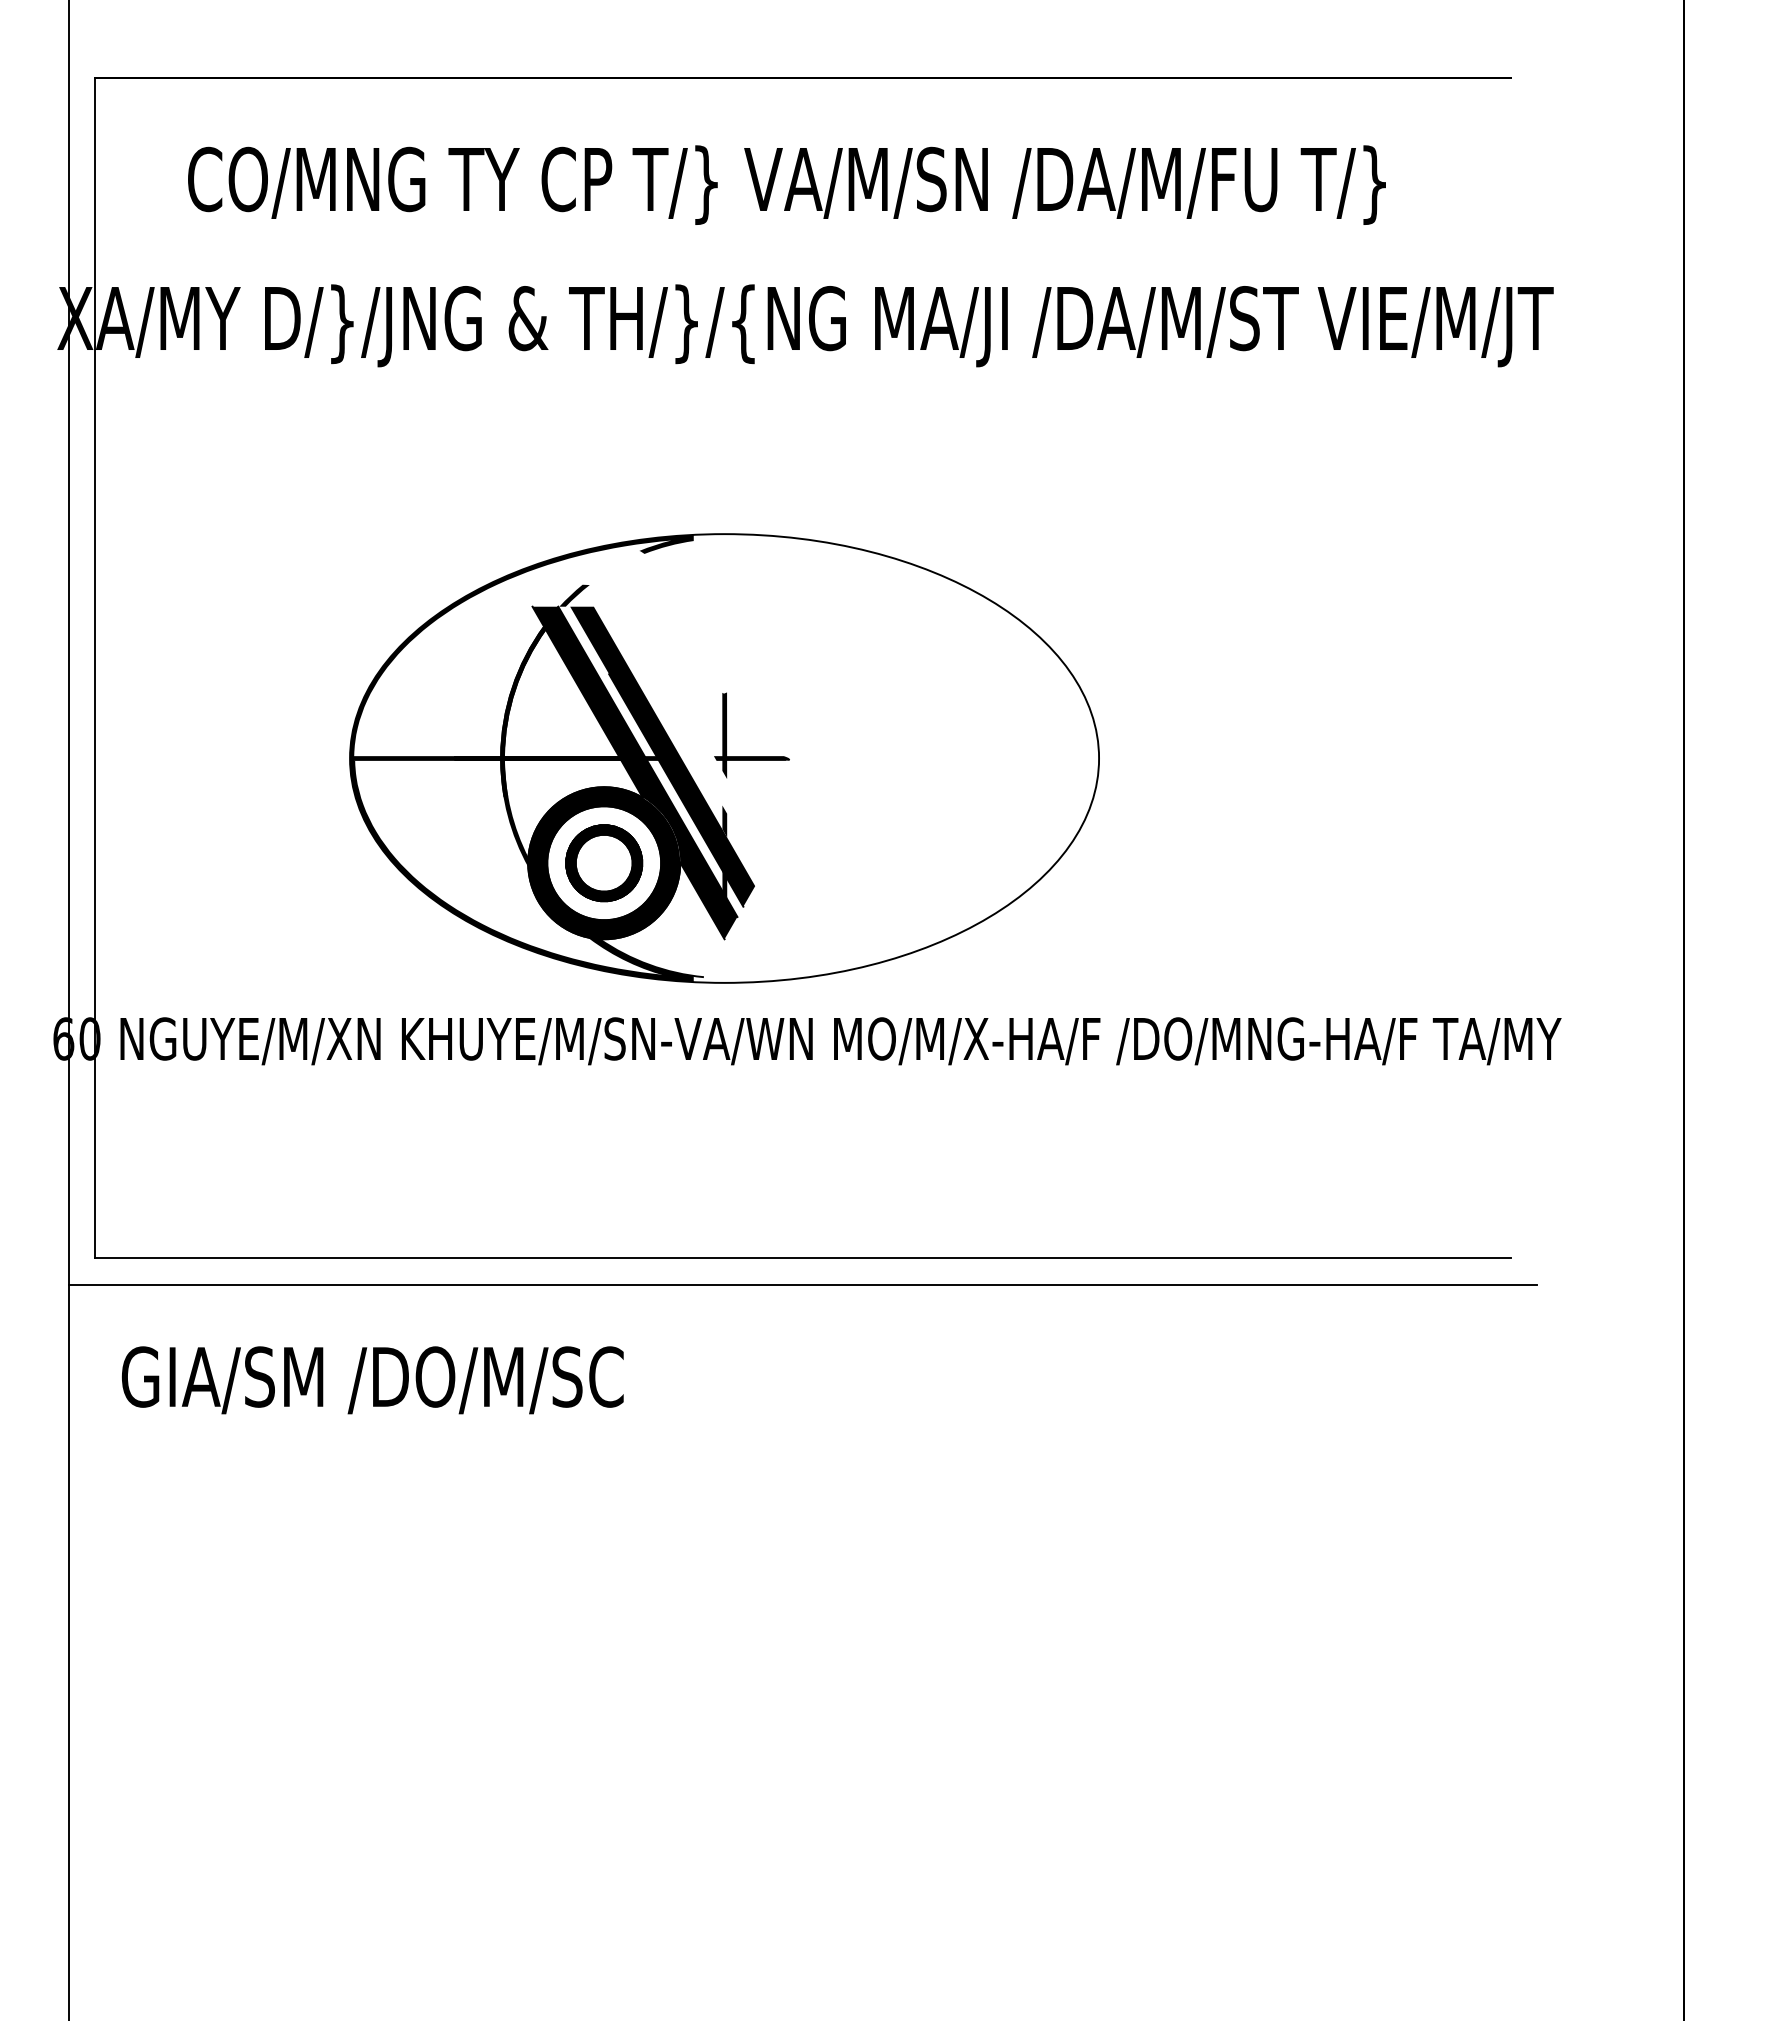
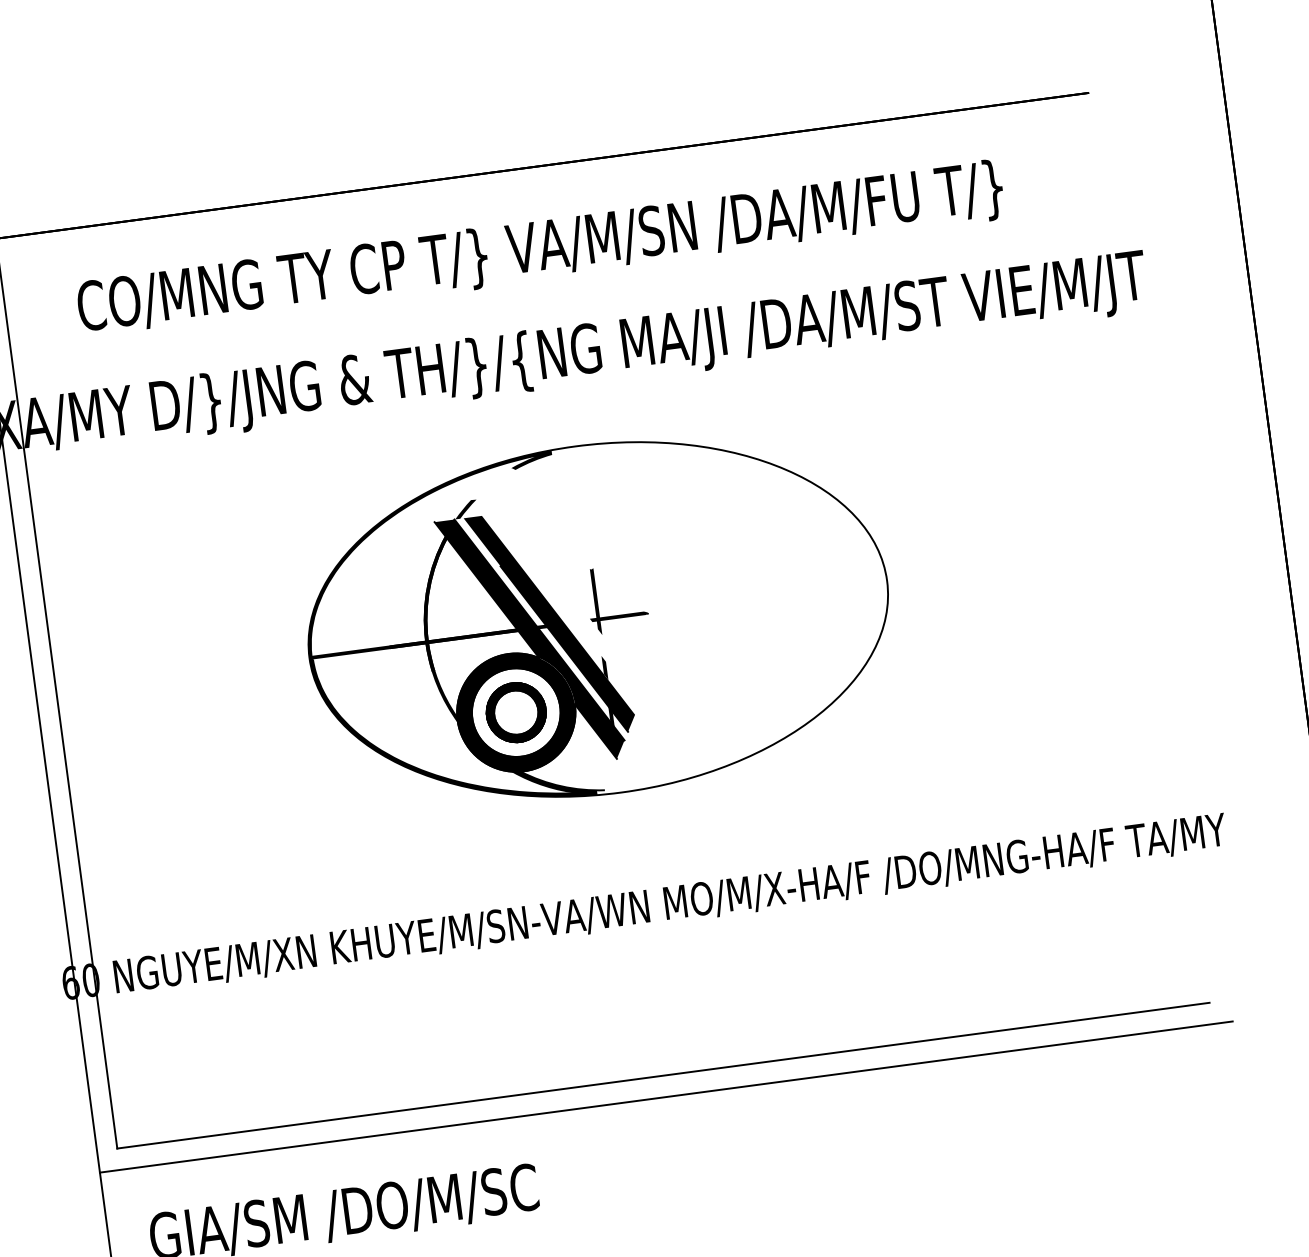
part: (724, 758) -> (598, 619), moved

